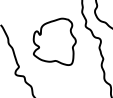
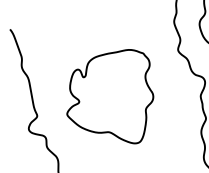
part: (54, 41) -> (110, 93), moved

